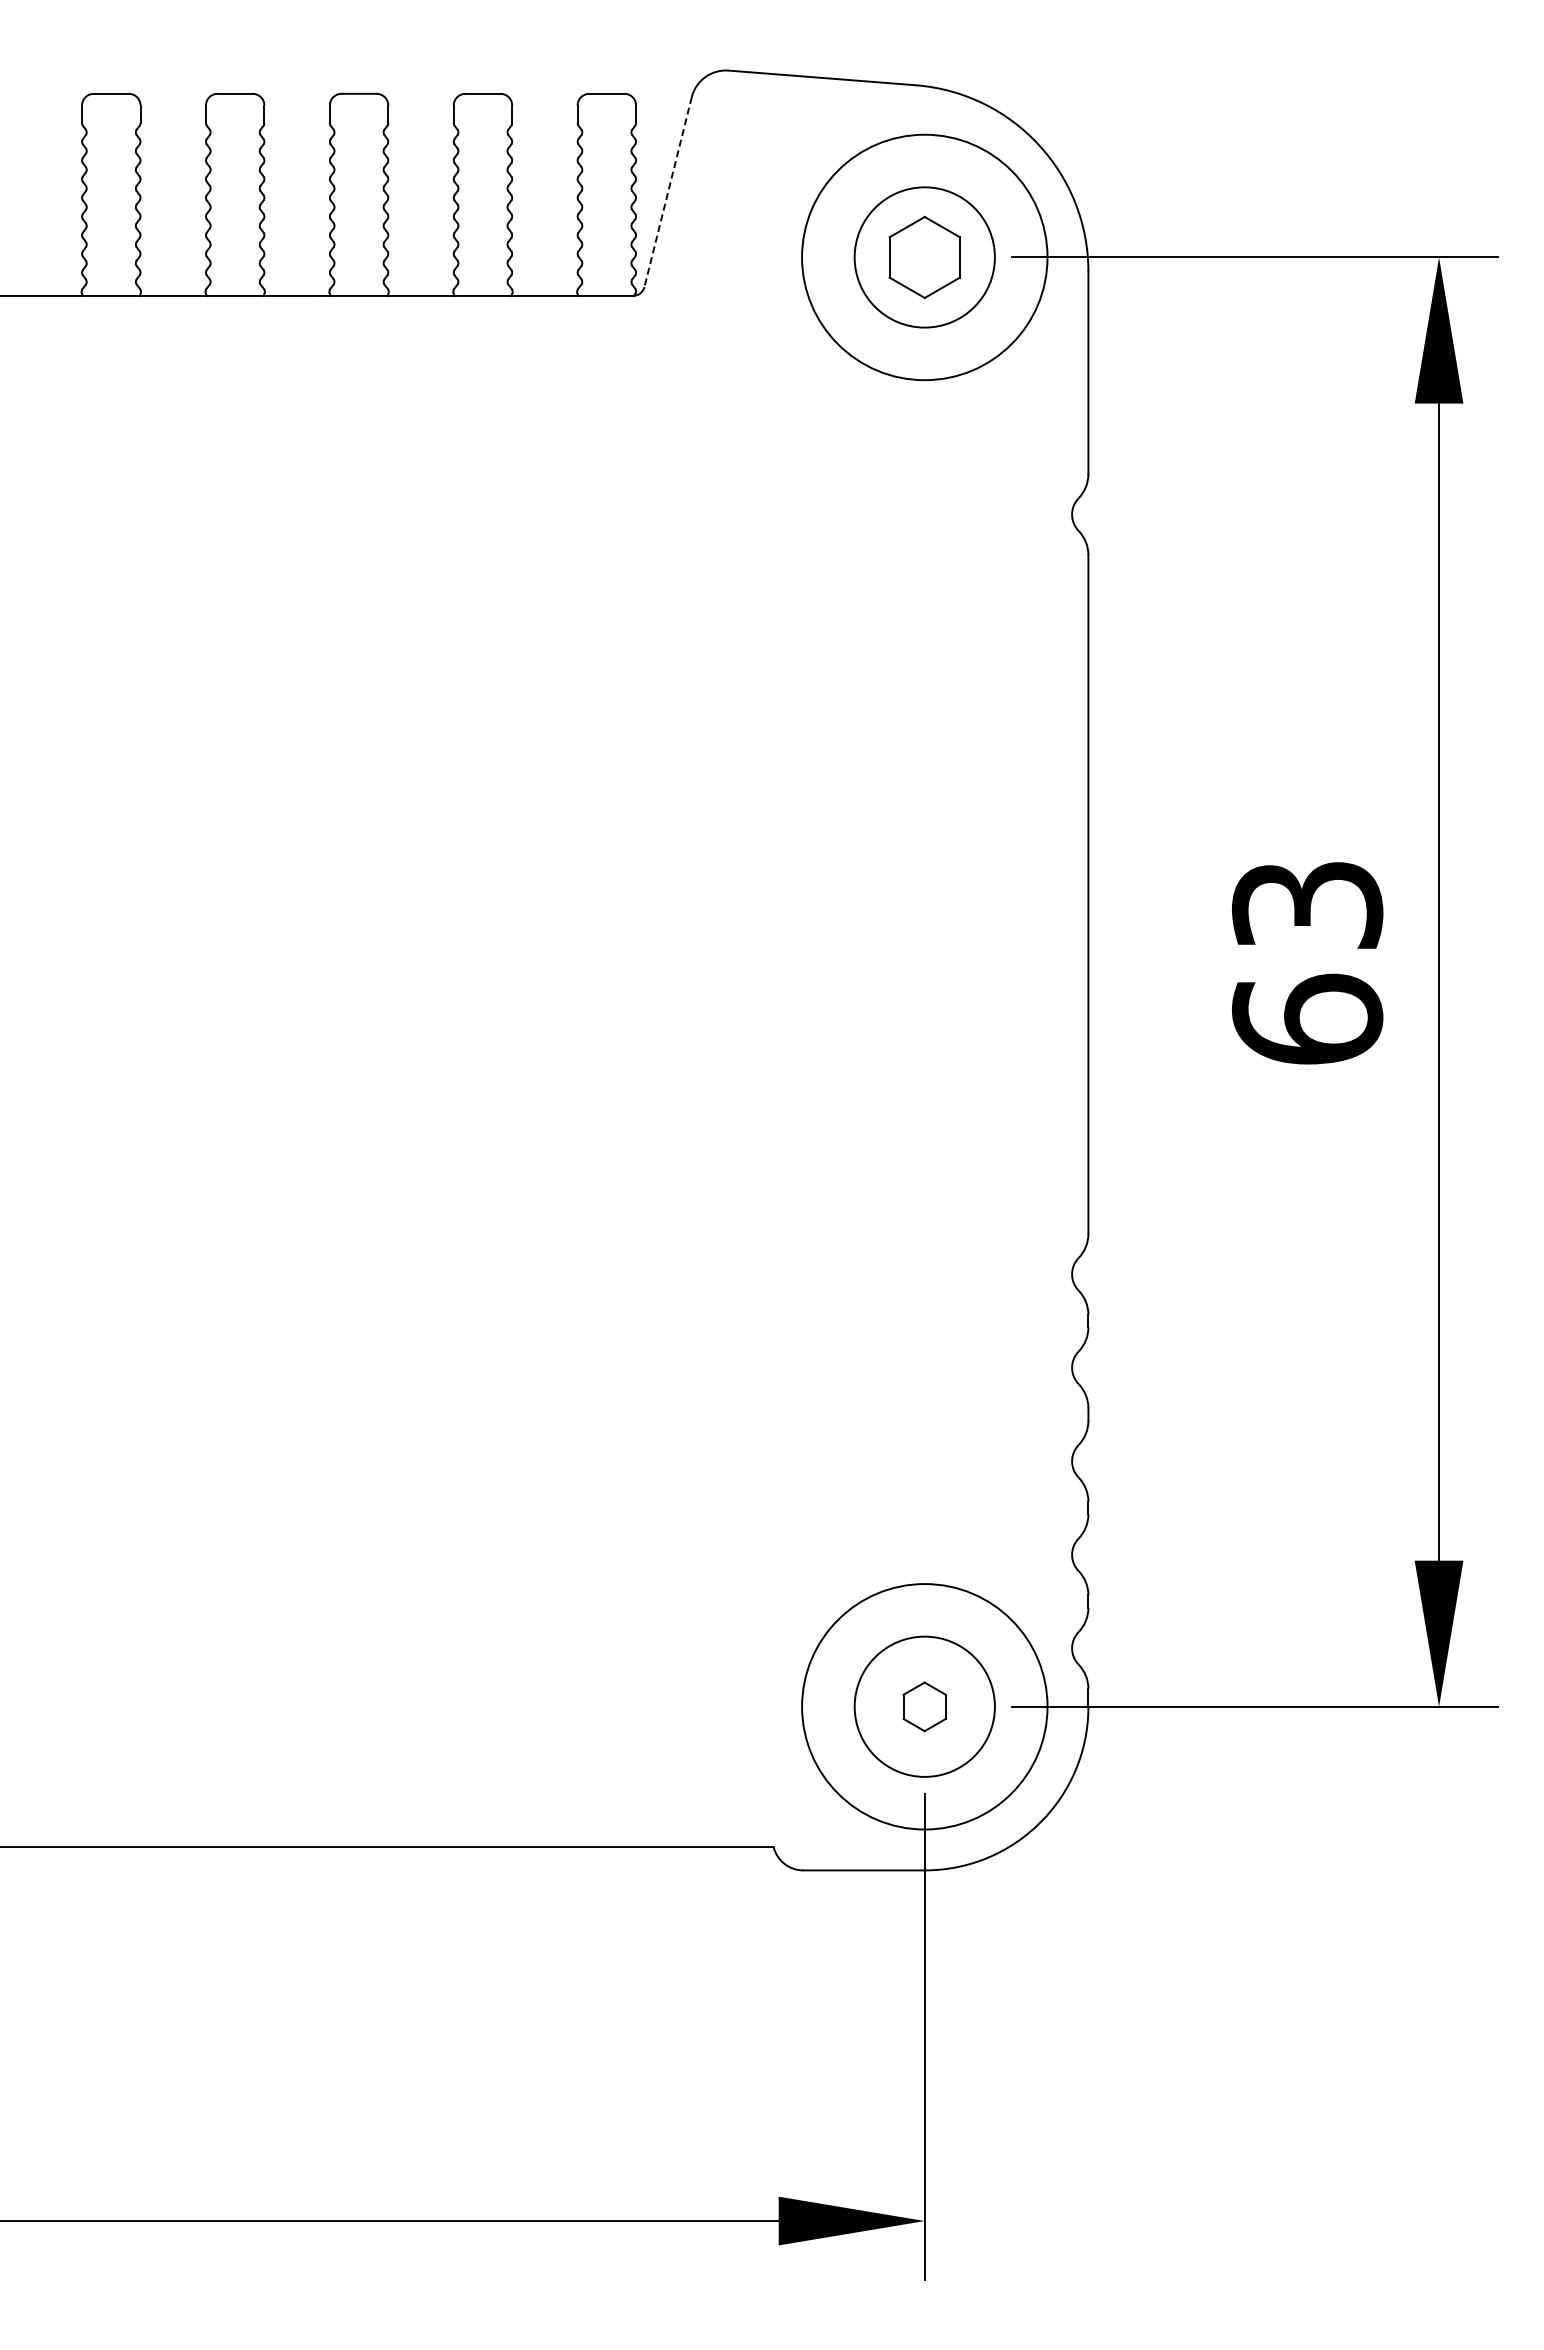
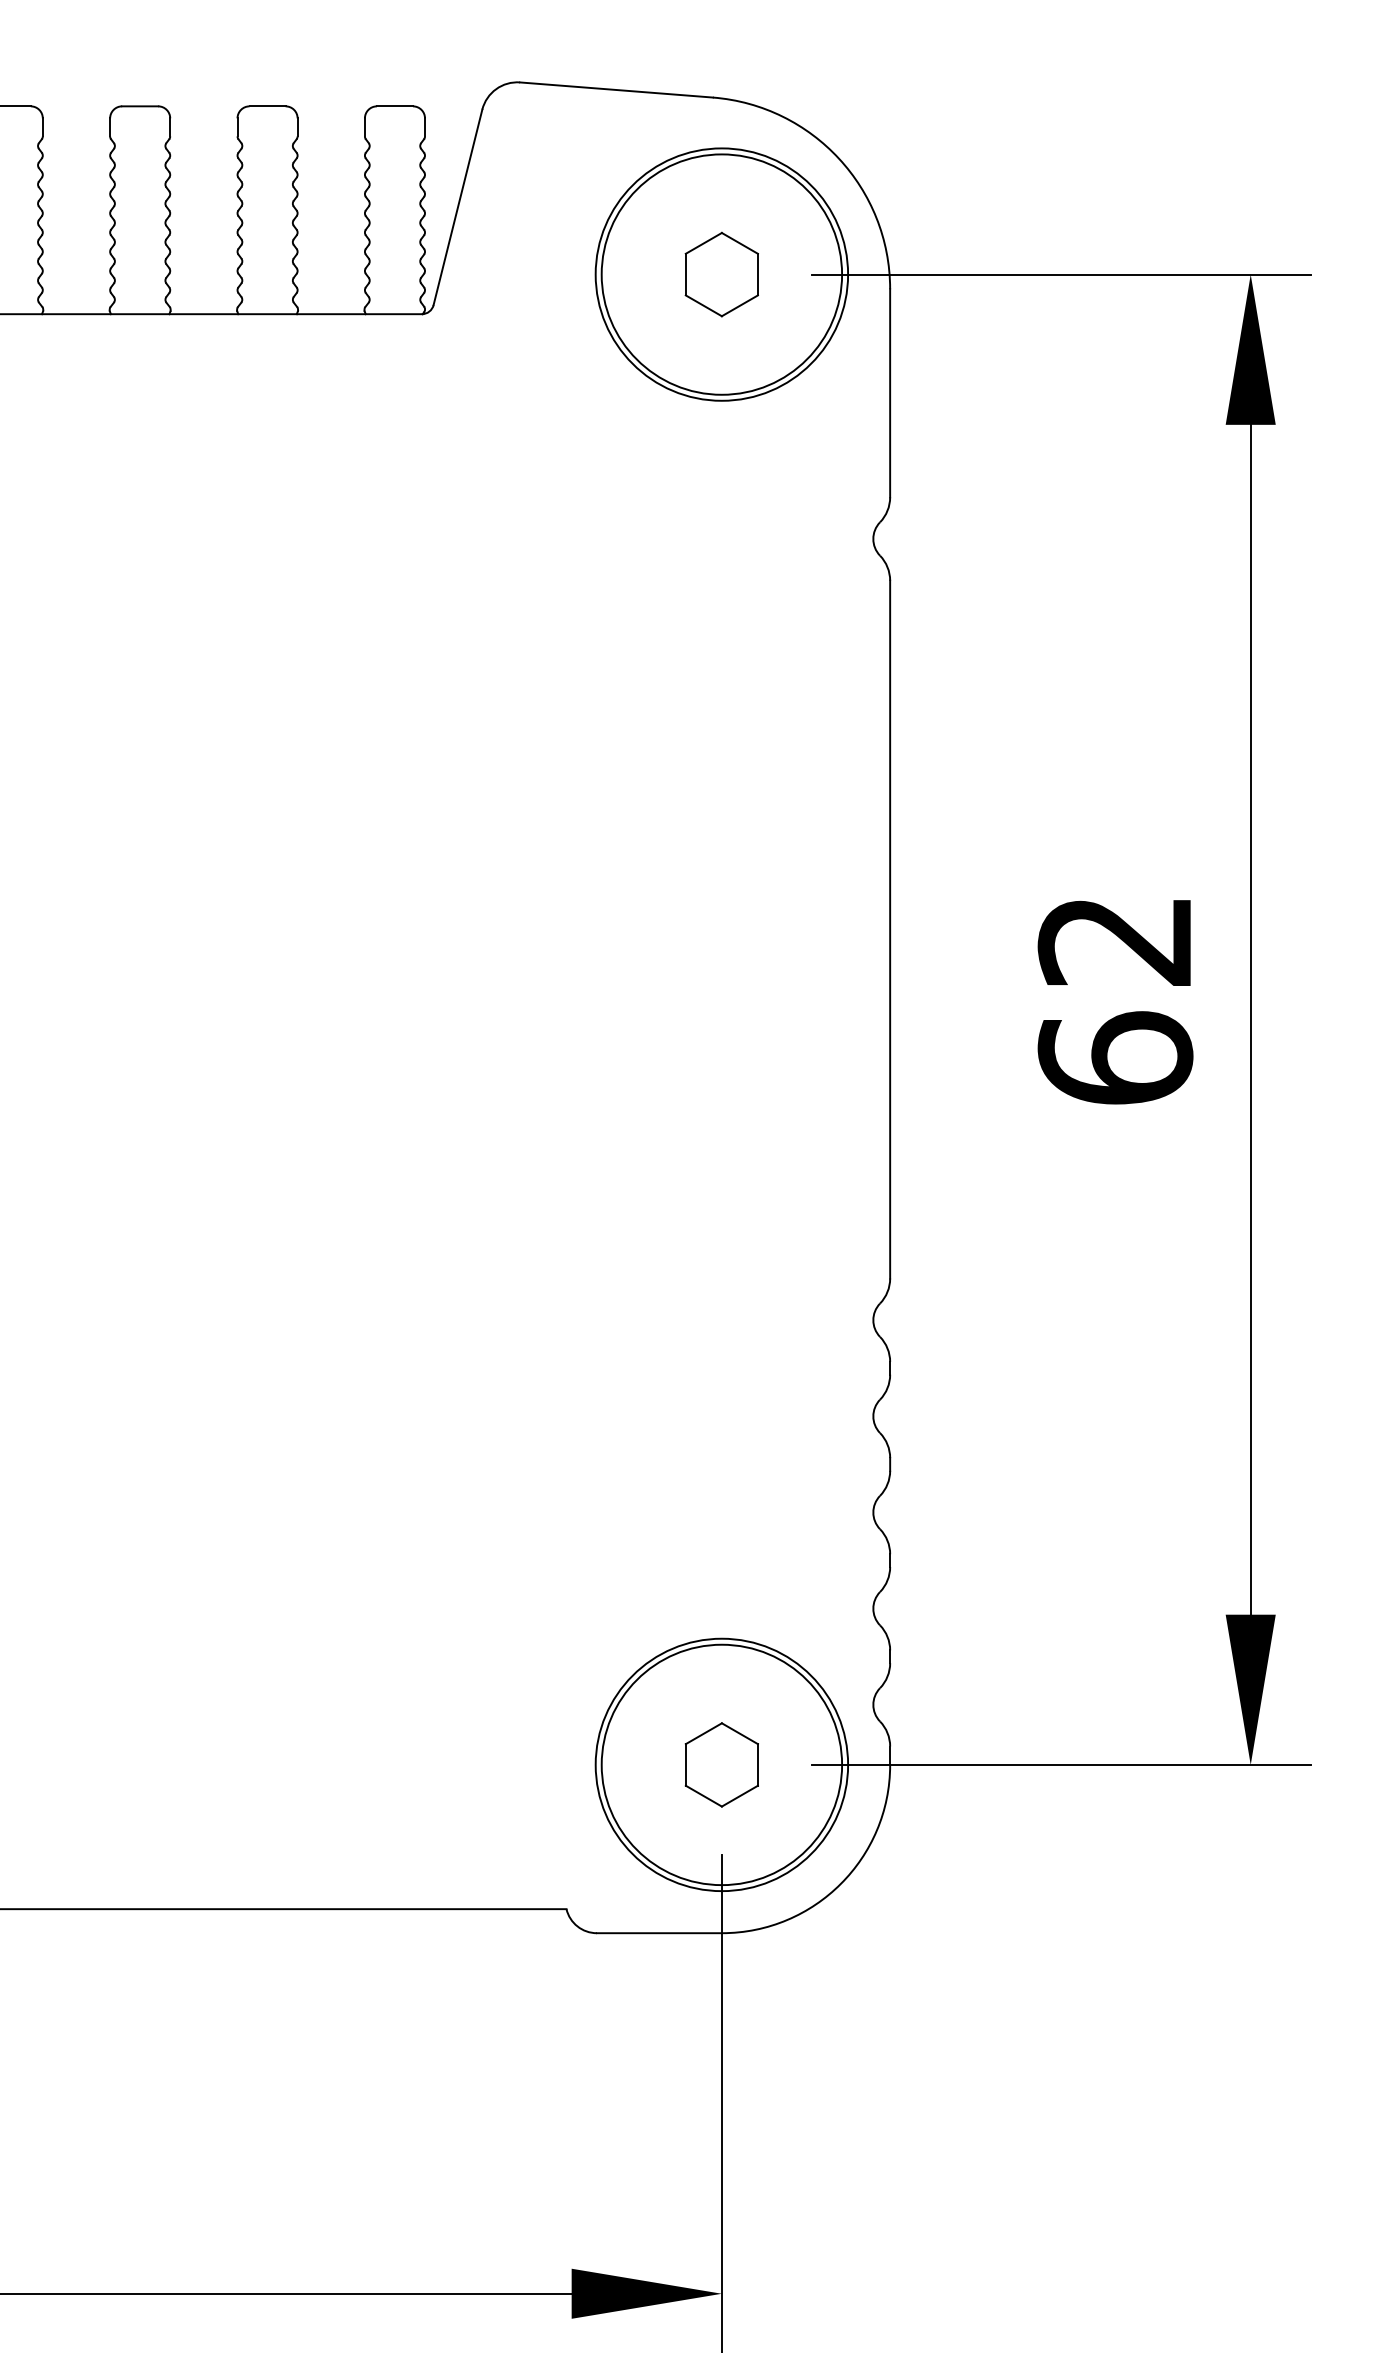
line: (668, 192) -> (458, 207), dashed -> solid
circle: (924, 257) -> (721, 274), size x1.67
text: (1307, 905) -> (1115, 940), 63 -> 62
circle: (924, 1706) -> (721, 1764), size x1.67
part: (924, 1706) -> (721, 1764), size x1.67

